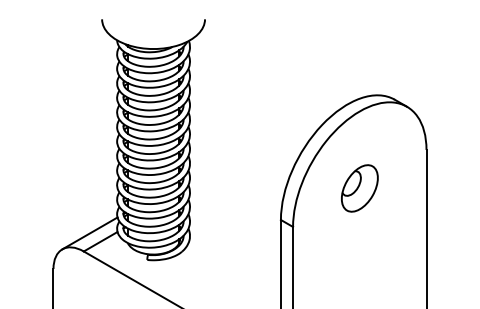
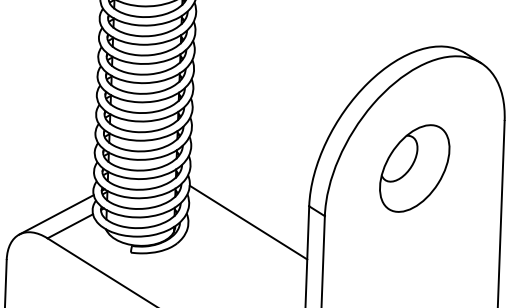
part: (359, 188) -> (414, 168), size x1.43
line: (235, 233) -> (248, 221), added

